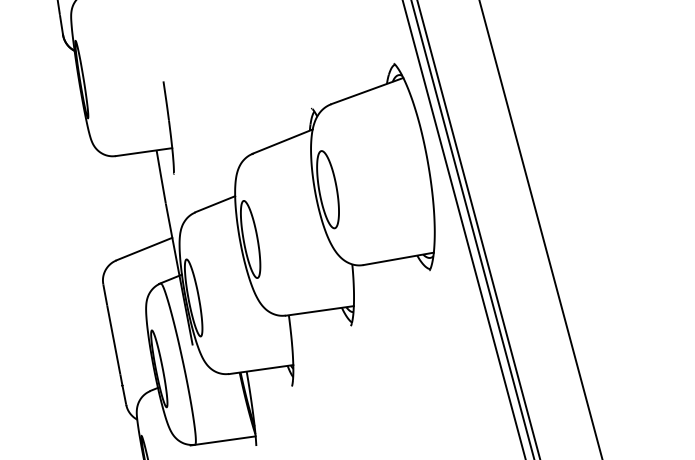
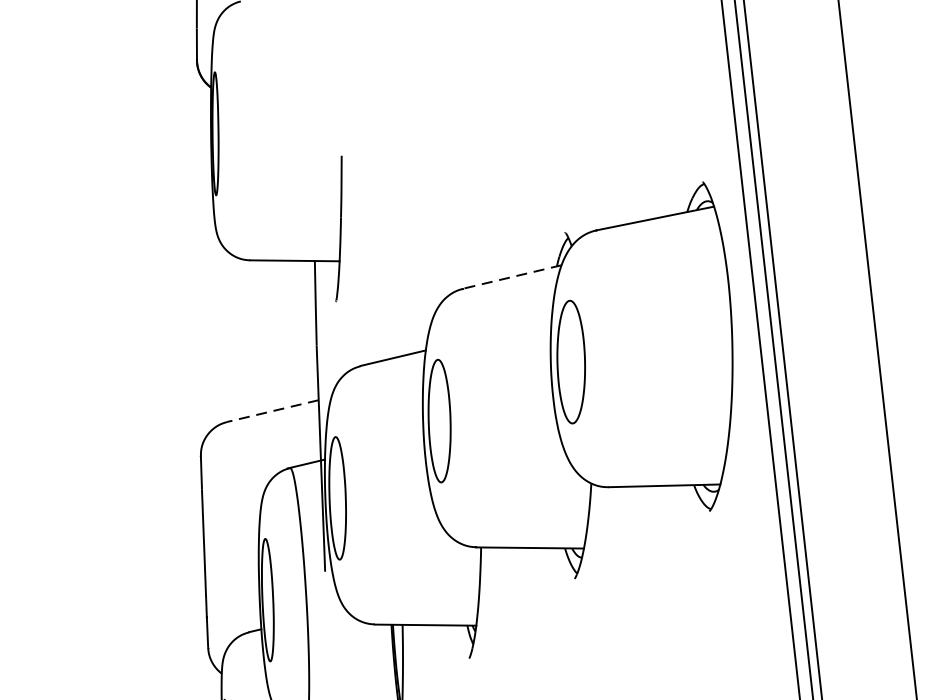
line: (282, 141) -> (511, 276), solid -> dashed
line: (143, 249) -> (271, 411), solid -> dashed

